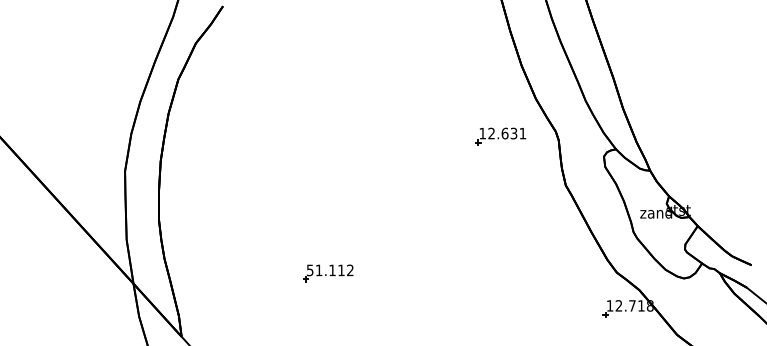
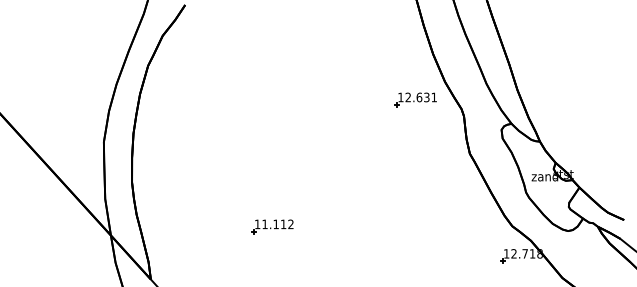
part: (500, 136) -> (415, 99), moved
text: (309, 270) -> (257, 224), 51.112 -> 11.112

